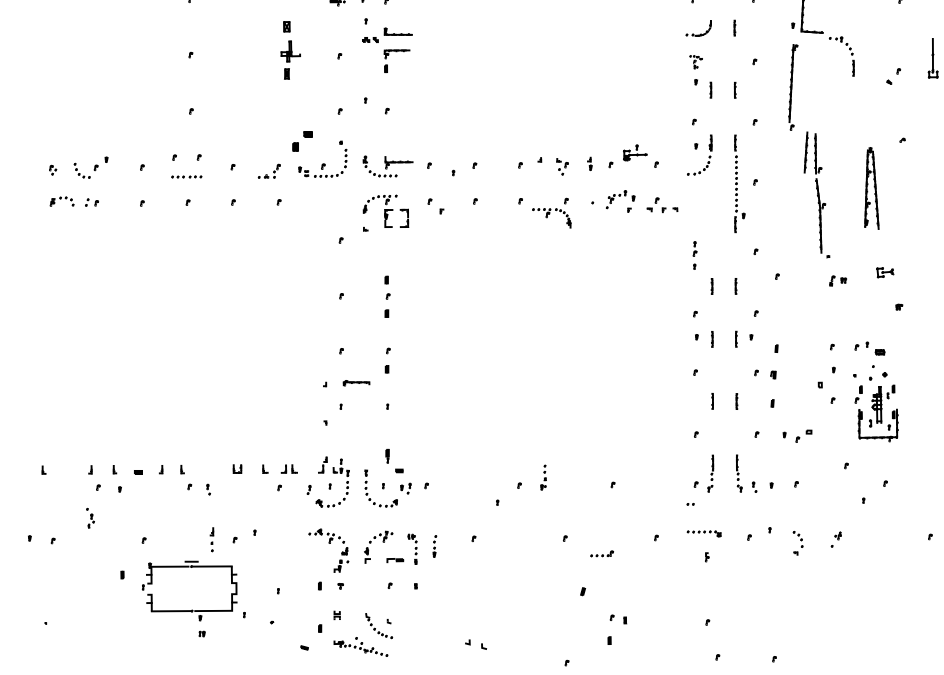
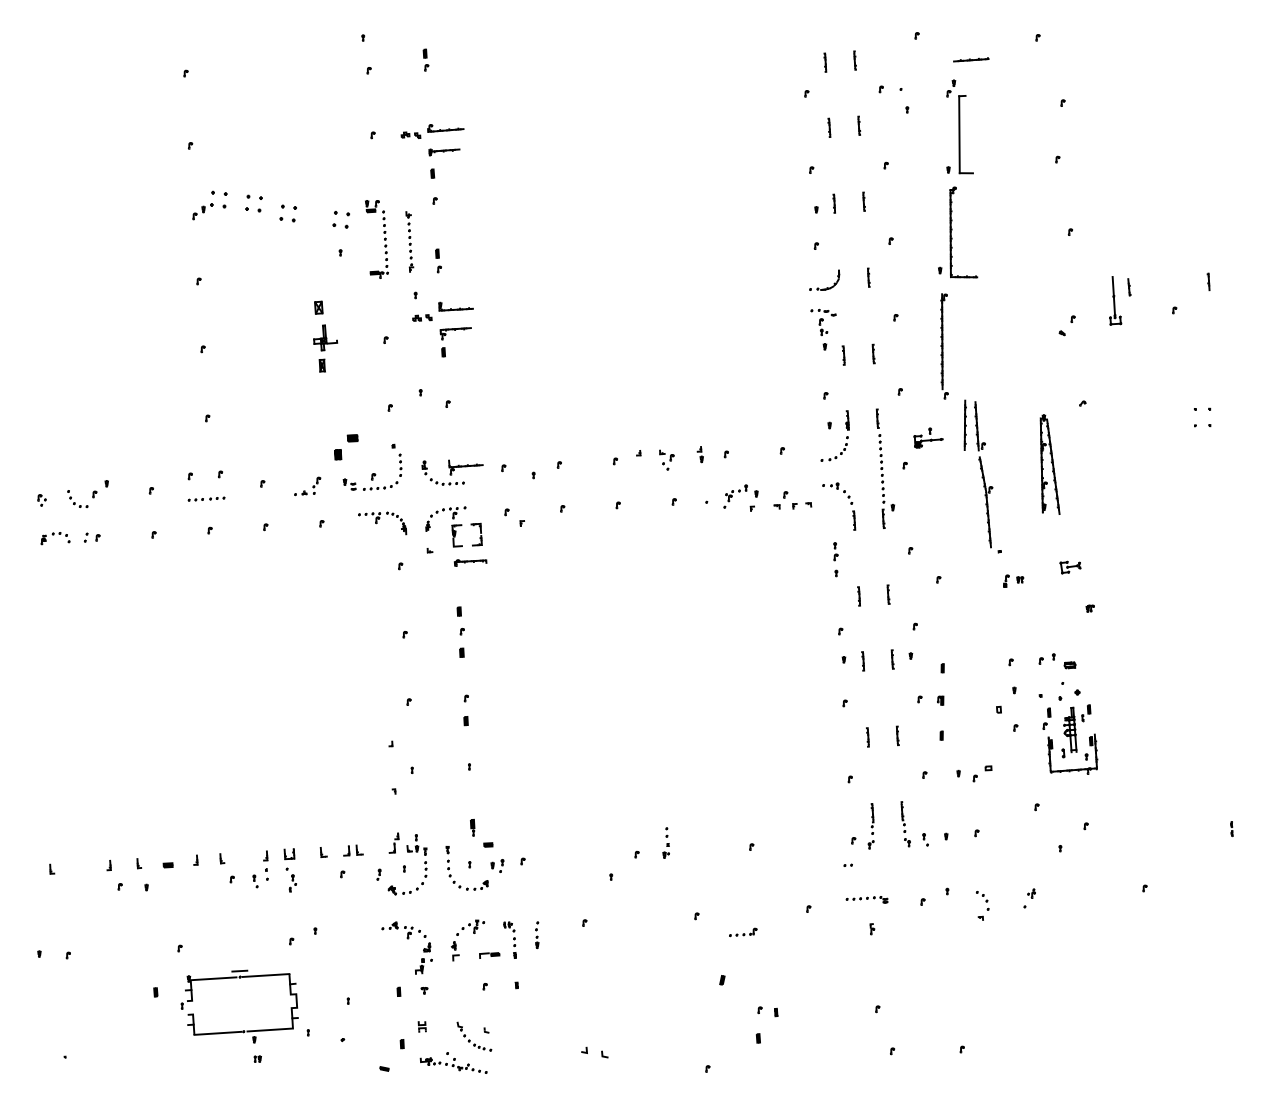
part: (851, 55) -> (850, 504), moved
part: (695, 62) -> (823, 322), size x1.67
part: (635, 152) -> (928, 437), moved
part: (551, 217) -> (382, 523), moved
part: (356, 383) -> (470, 562), moved
part: (89, 517) -> (290, 879), moved
part: (211, 539) -> (265, 865), moved

